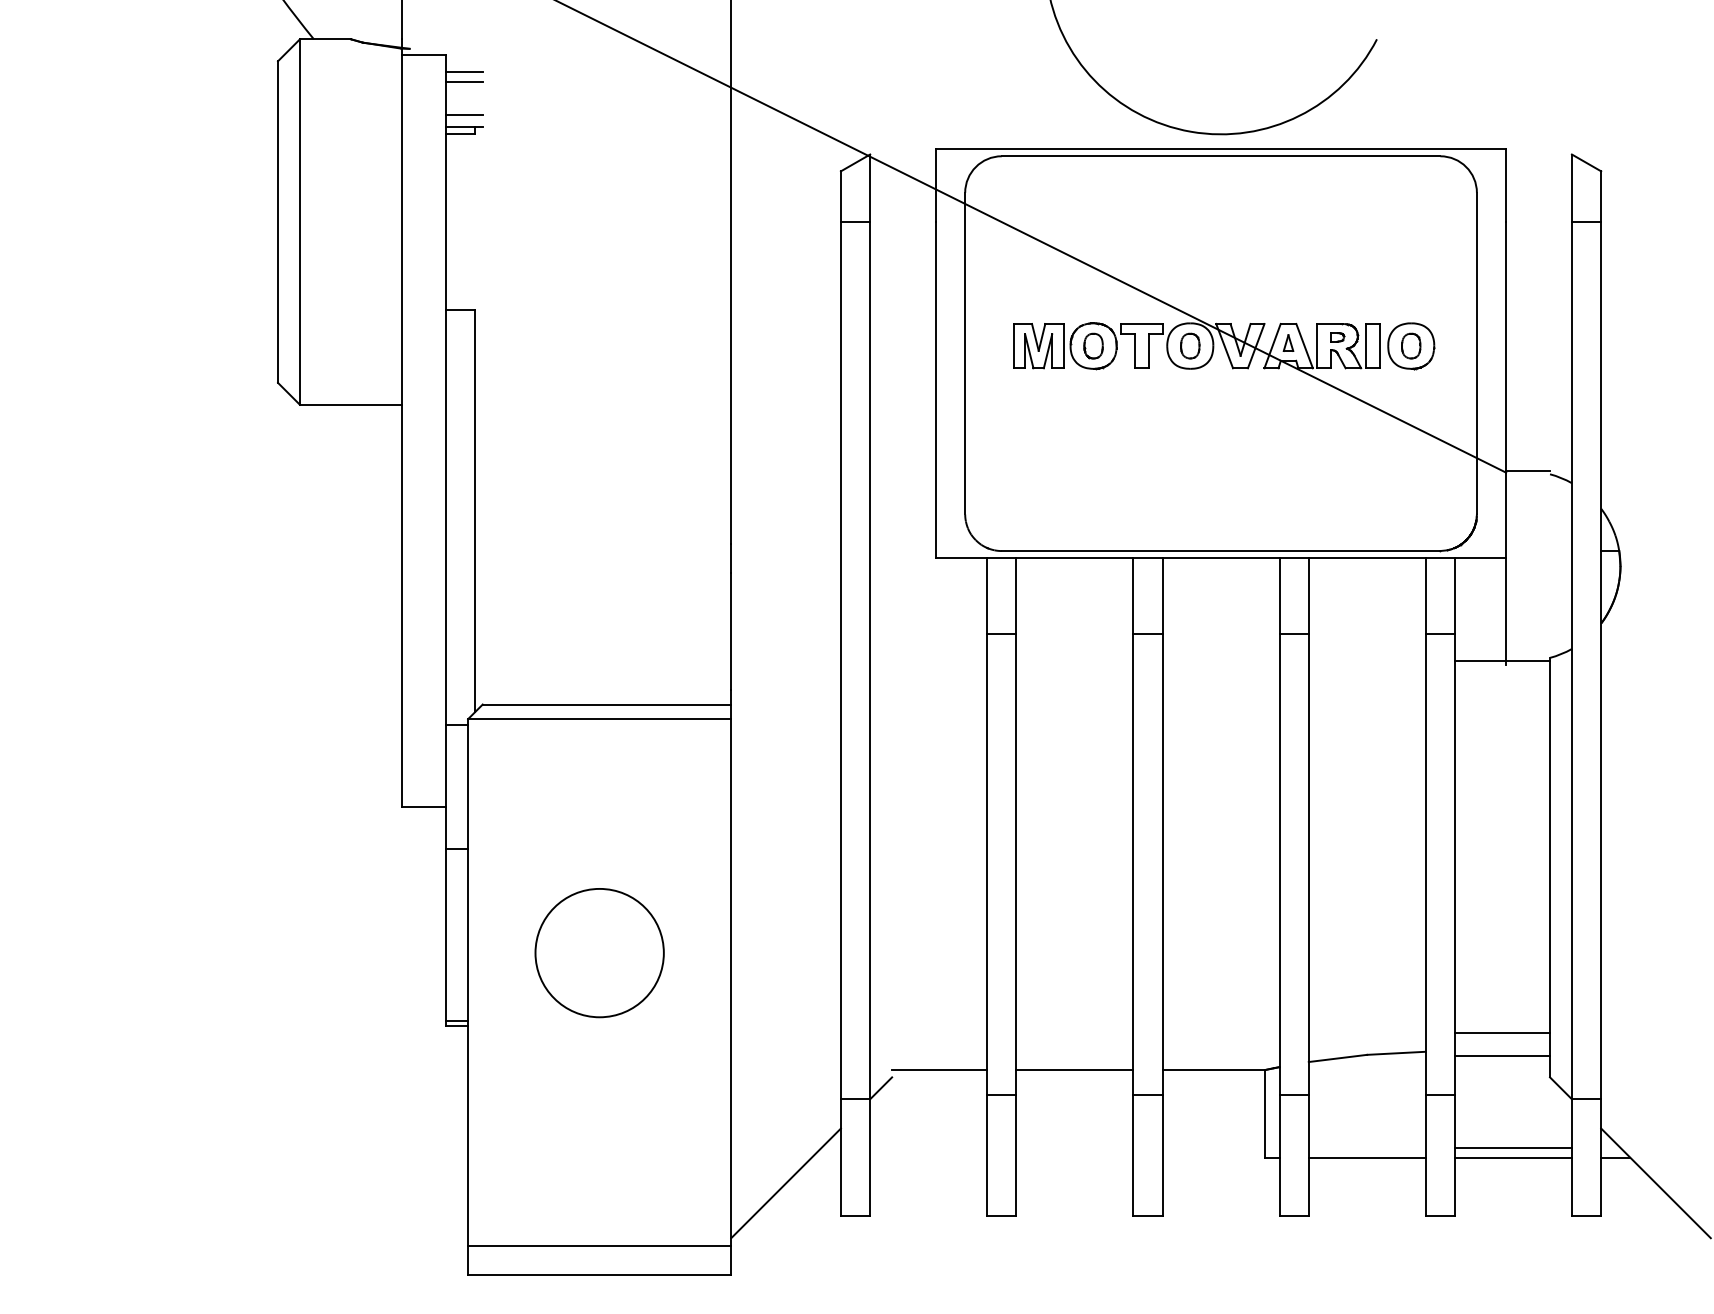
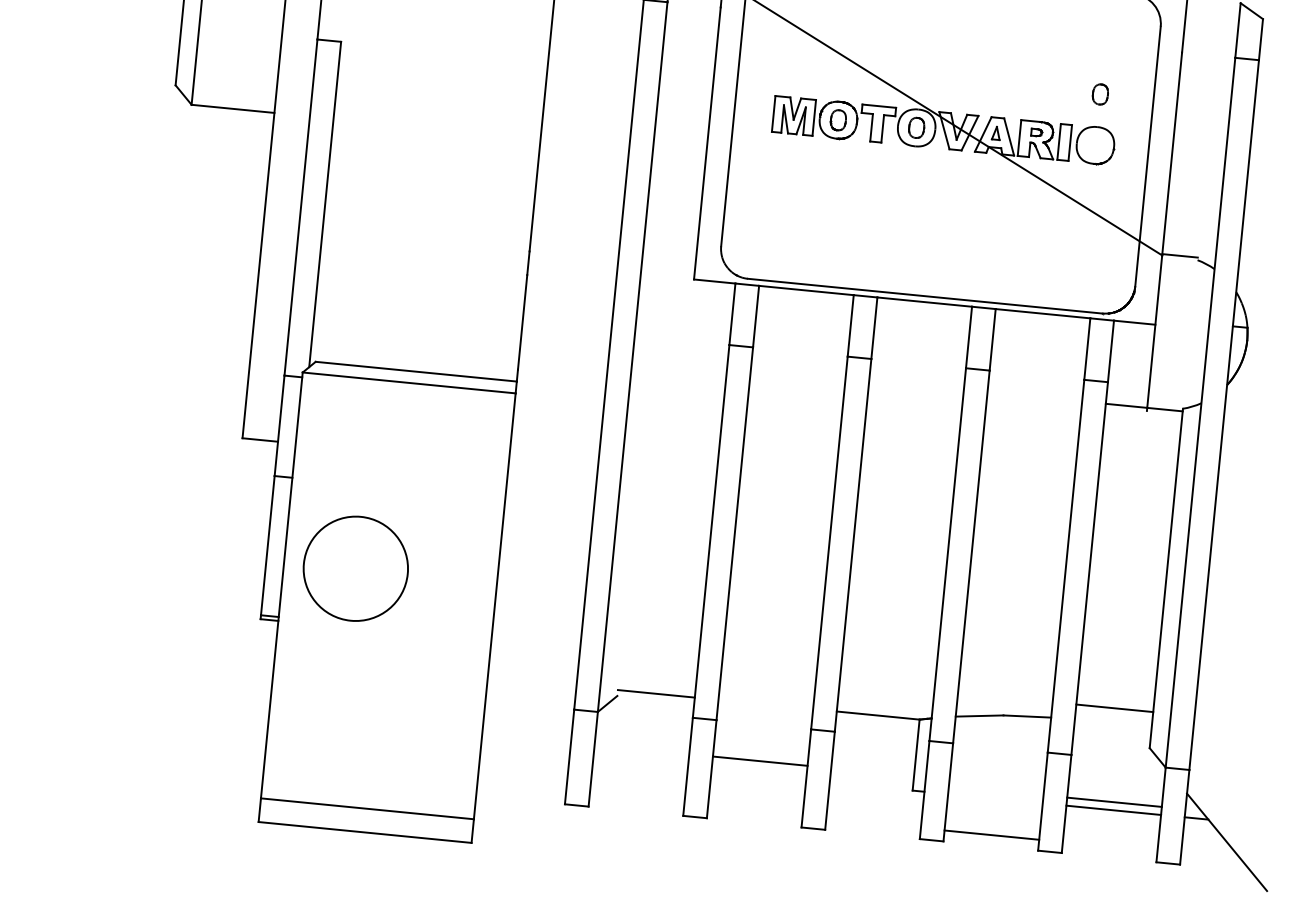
part: (1411, 345) -> (1100, 94), moved
circle: (599, 953) -> (355, 569), moved
line: (1502, 1056) -> (1112, 727), removed
line: (1074, 1070) -> (759, 761), moved
line: (1366, 1157) -> (991, 834), moved
line: (785, 1183) -> (522, 773), removed

